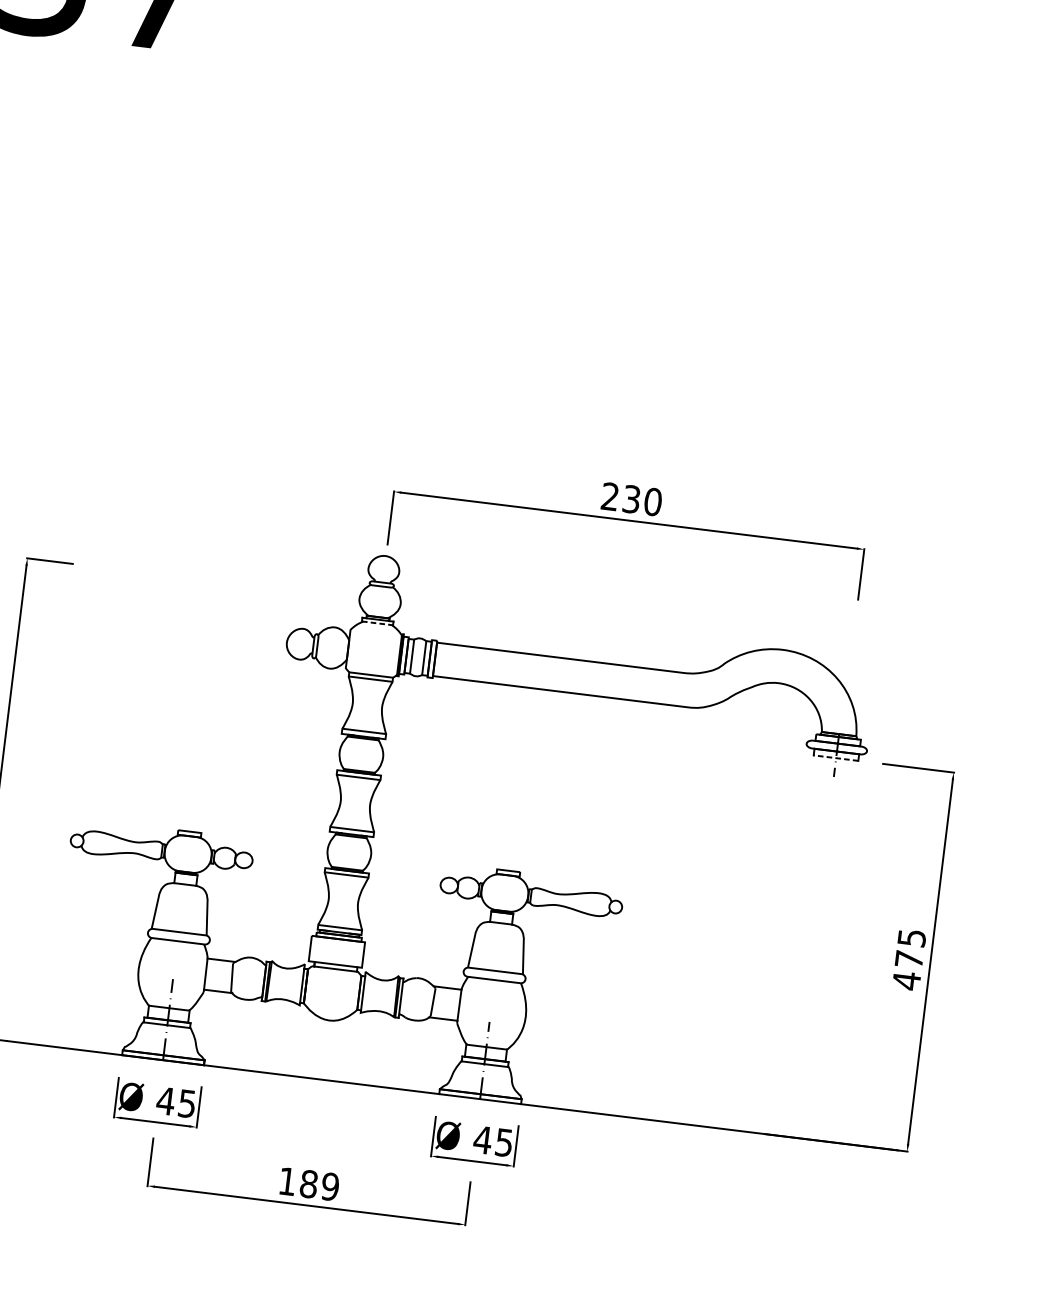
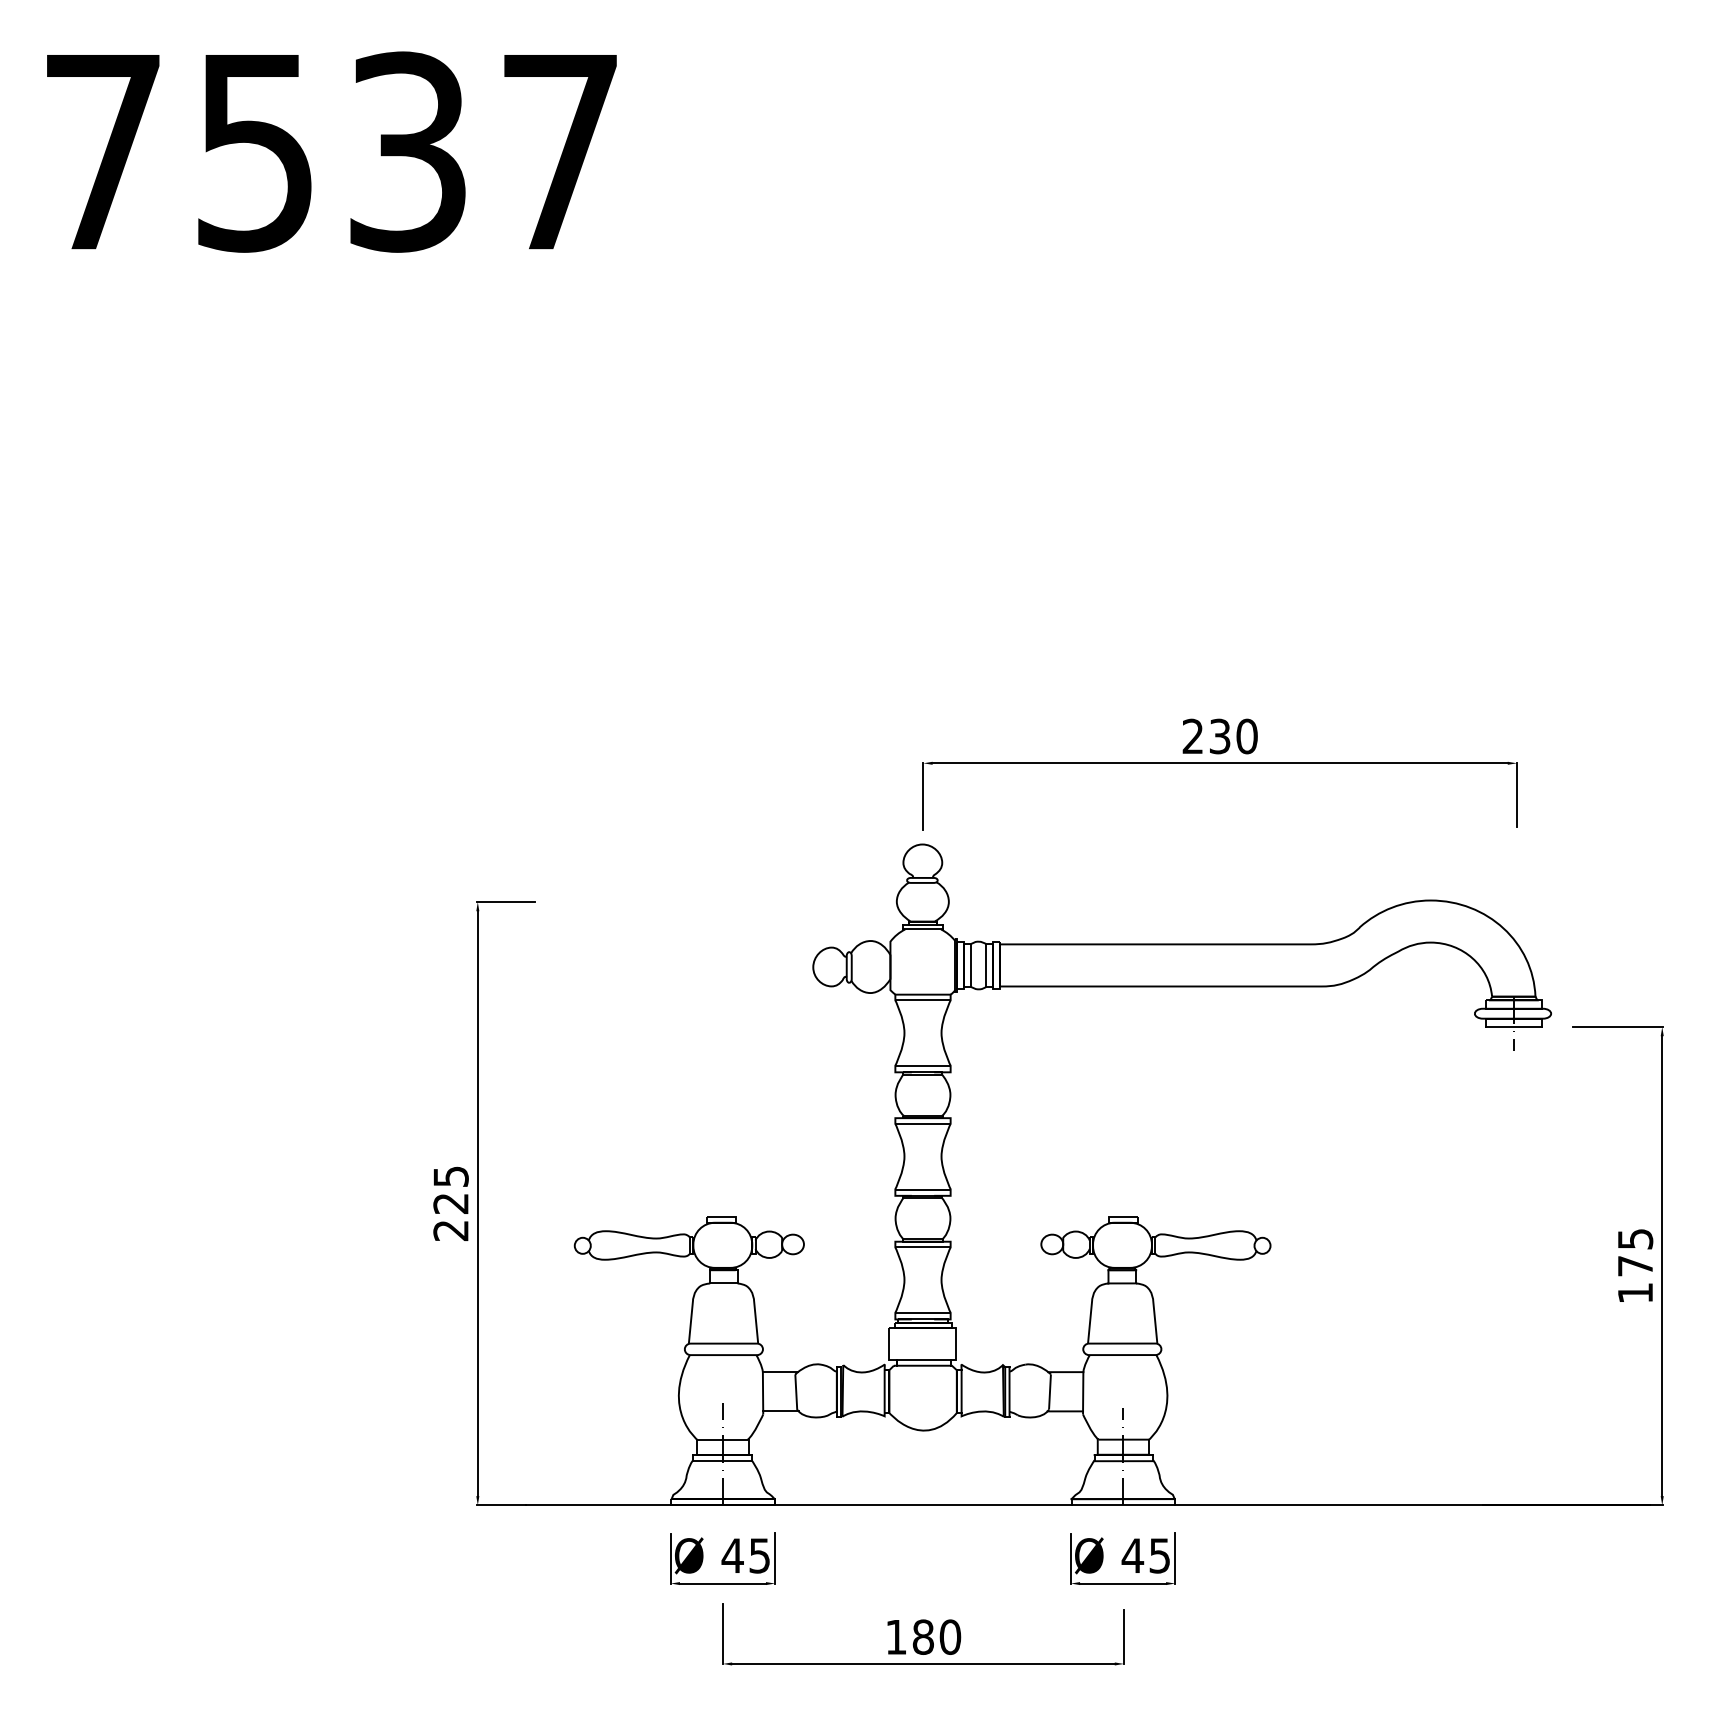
line: (377, 623) -> (923, 929), dashed -> solid
line: (835, 758) -> (1513, 1027), dashed -> solid
text: (906, 981) -> (1635, 1293), 475 -> 175
text: (330, 1186) -> (950, 1636), 189 -> 180

